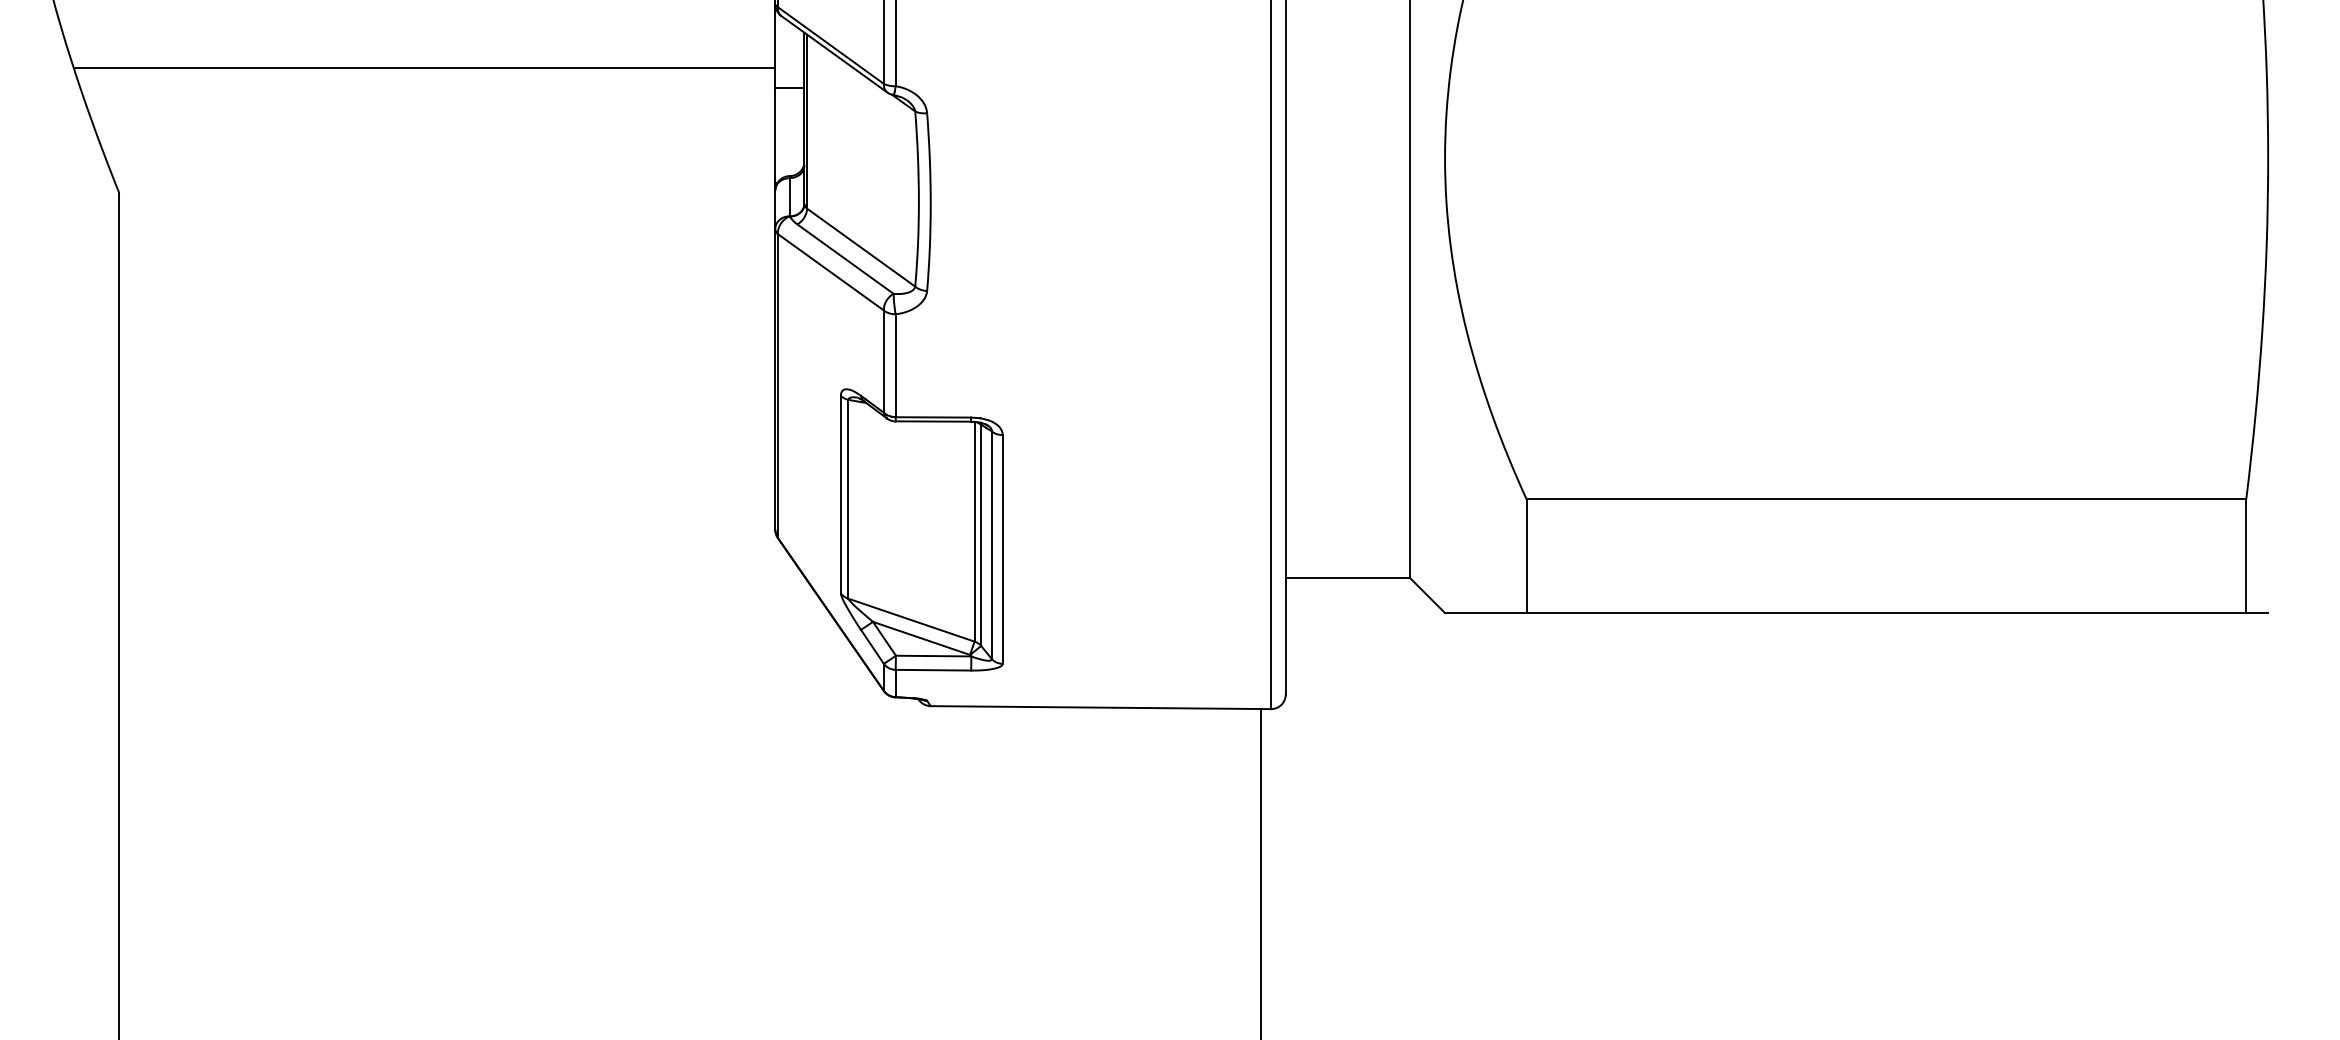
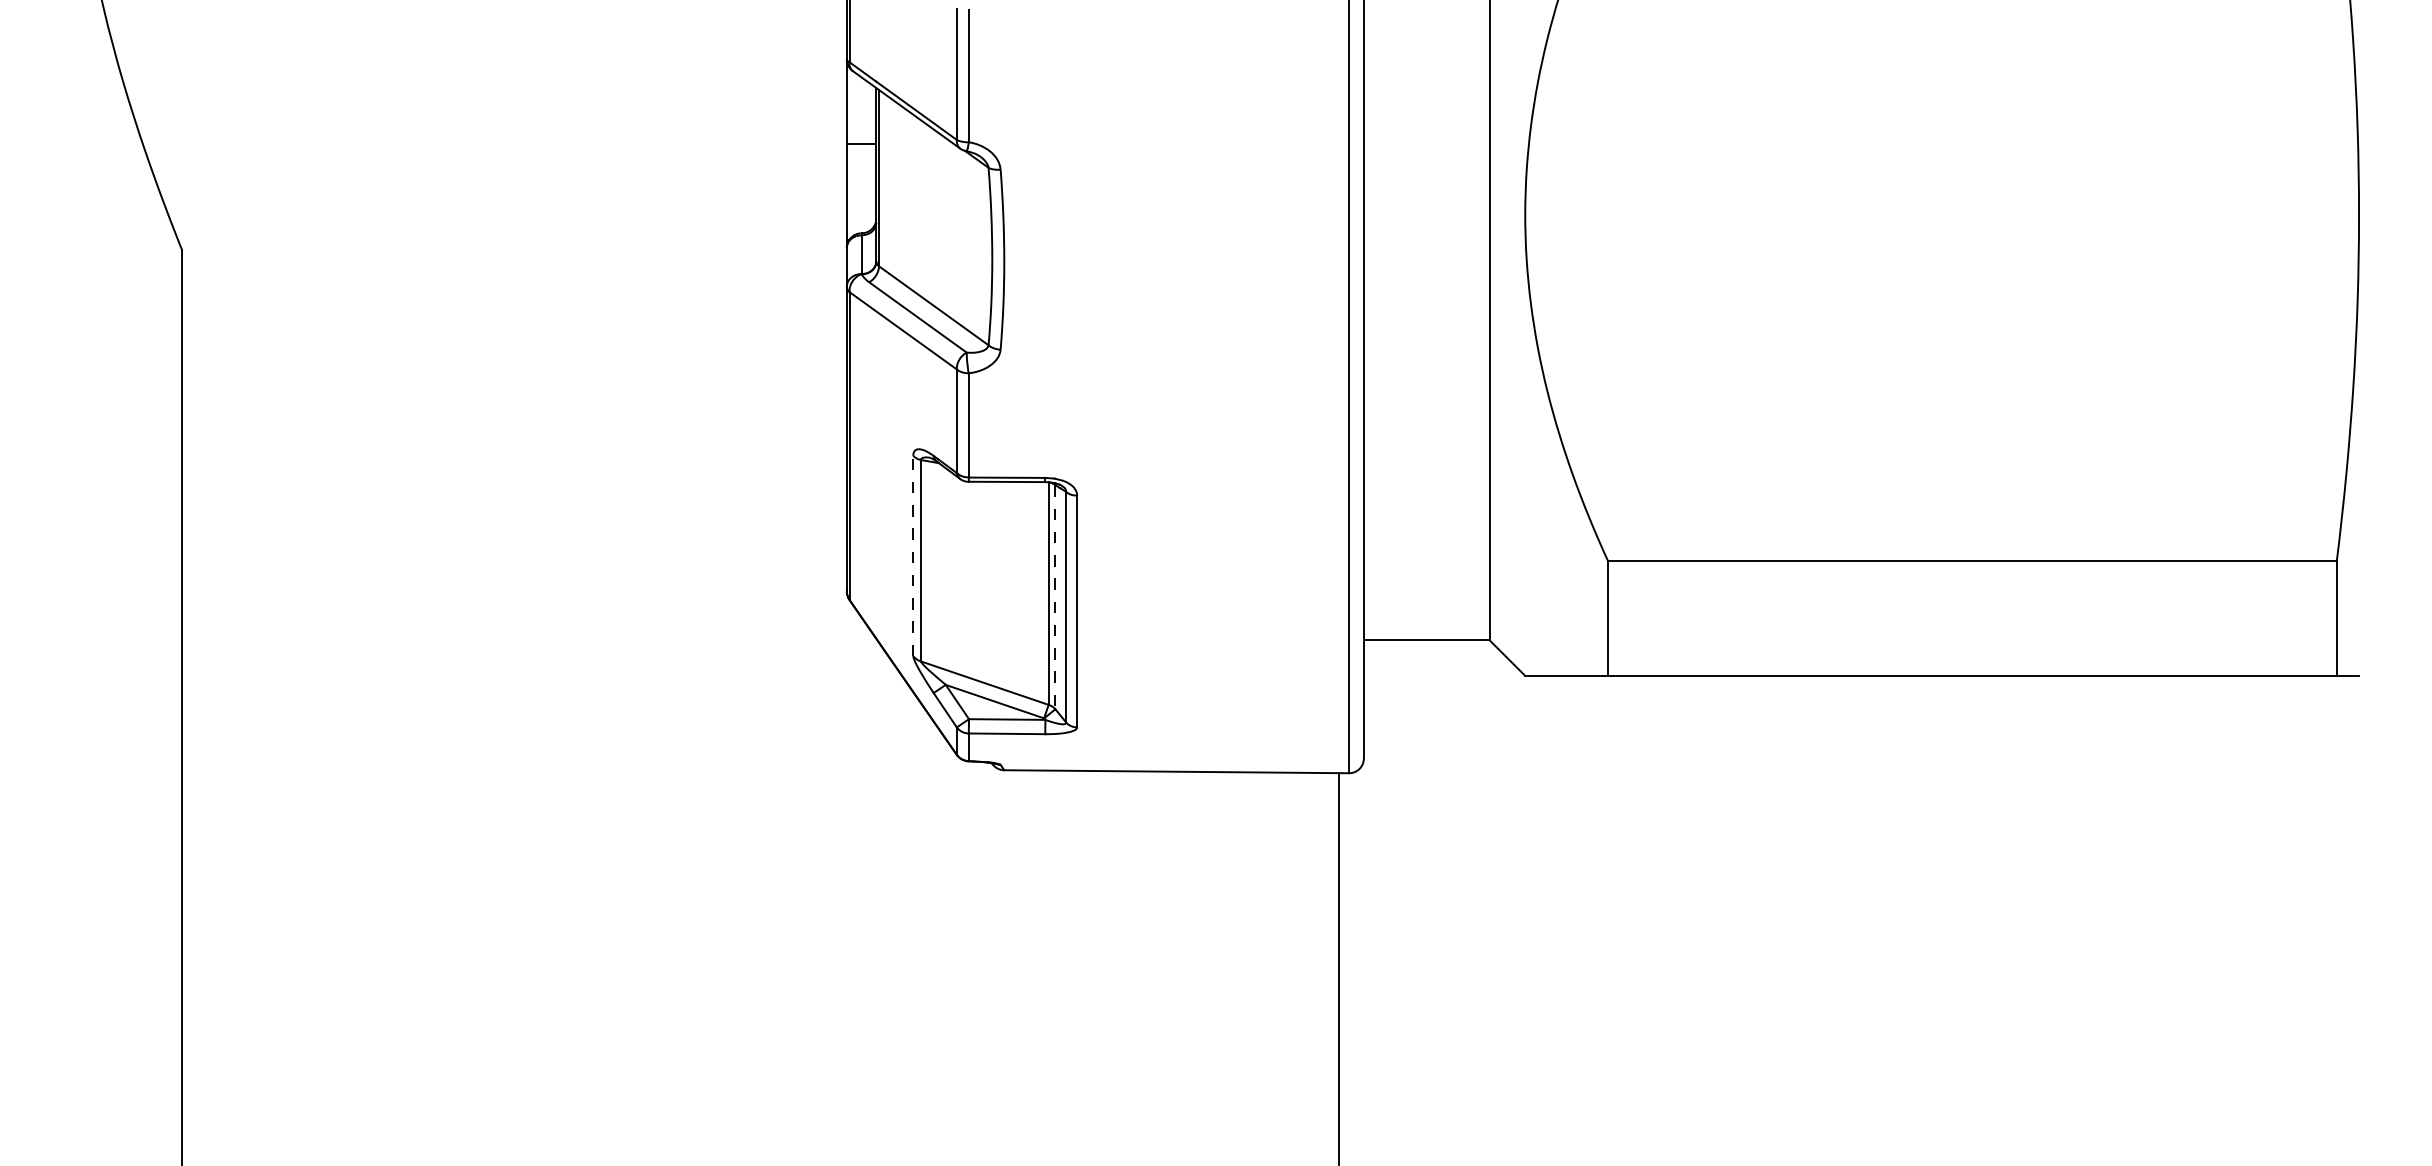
line: (424, 67) -> (491, 123), removed
line: (841, 494) -> (913, 555), solid -> dashed
line: (981, 535) -> (1055, 597), solid -> dashed

